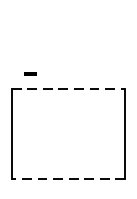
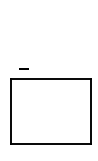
line: (69, 88) -> (51, 79), dashed -> solid
line: (68, 179) -> (50, 143), dashed -> solid

